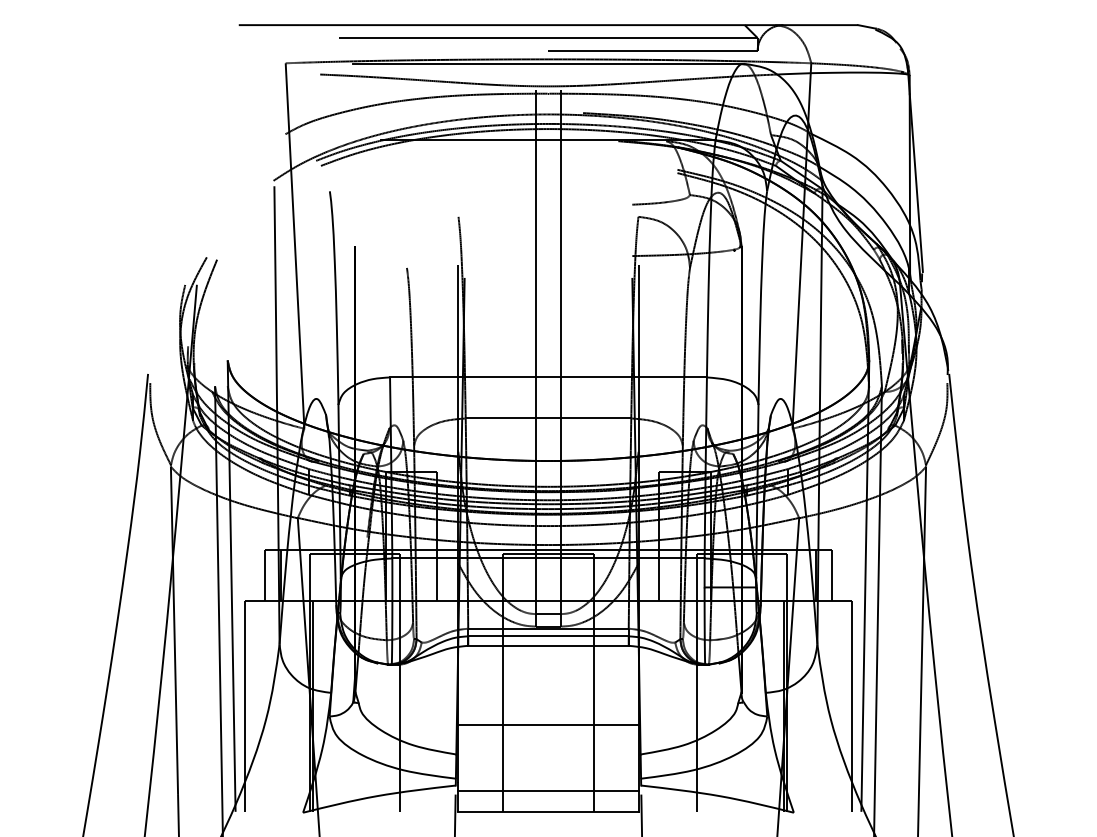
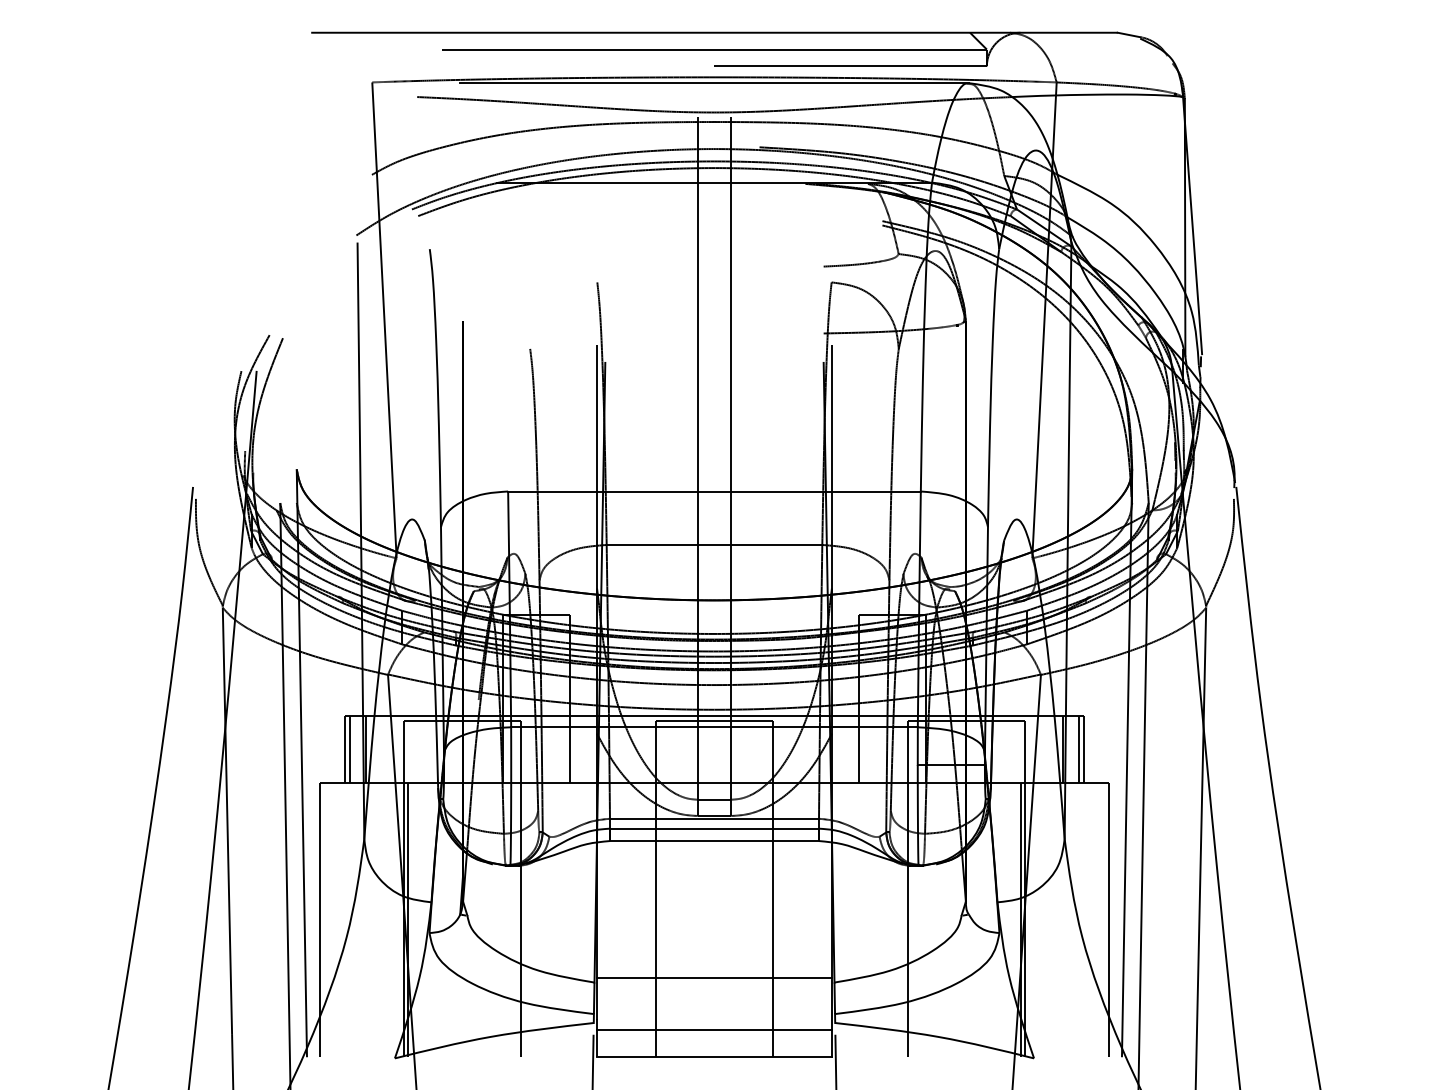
line: (268, 574) -> (349, 748), added
line: (828, 574) -> (1079, 748), added
line: (548, 724) -> (714, 977), moved

